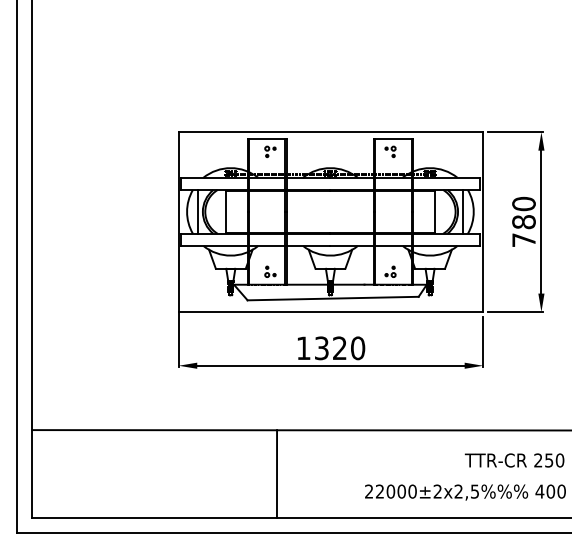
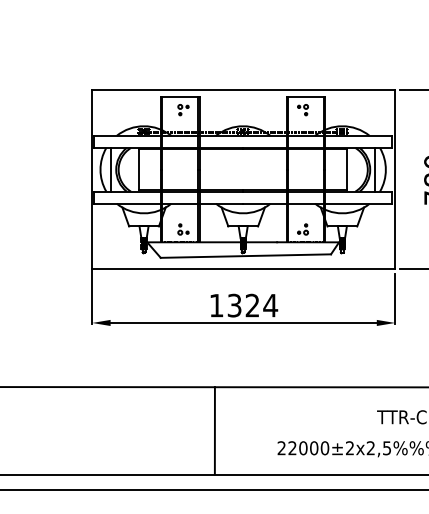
text: (357, 348) -> (270, 305), 1320 -> 1324
line: (276, 473) -> (214, 430), moved

